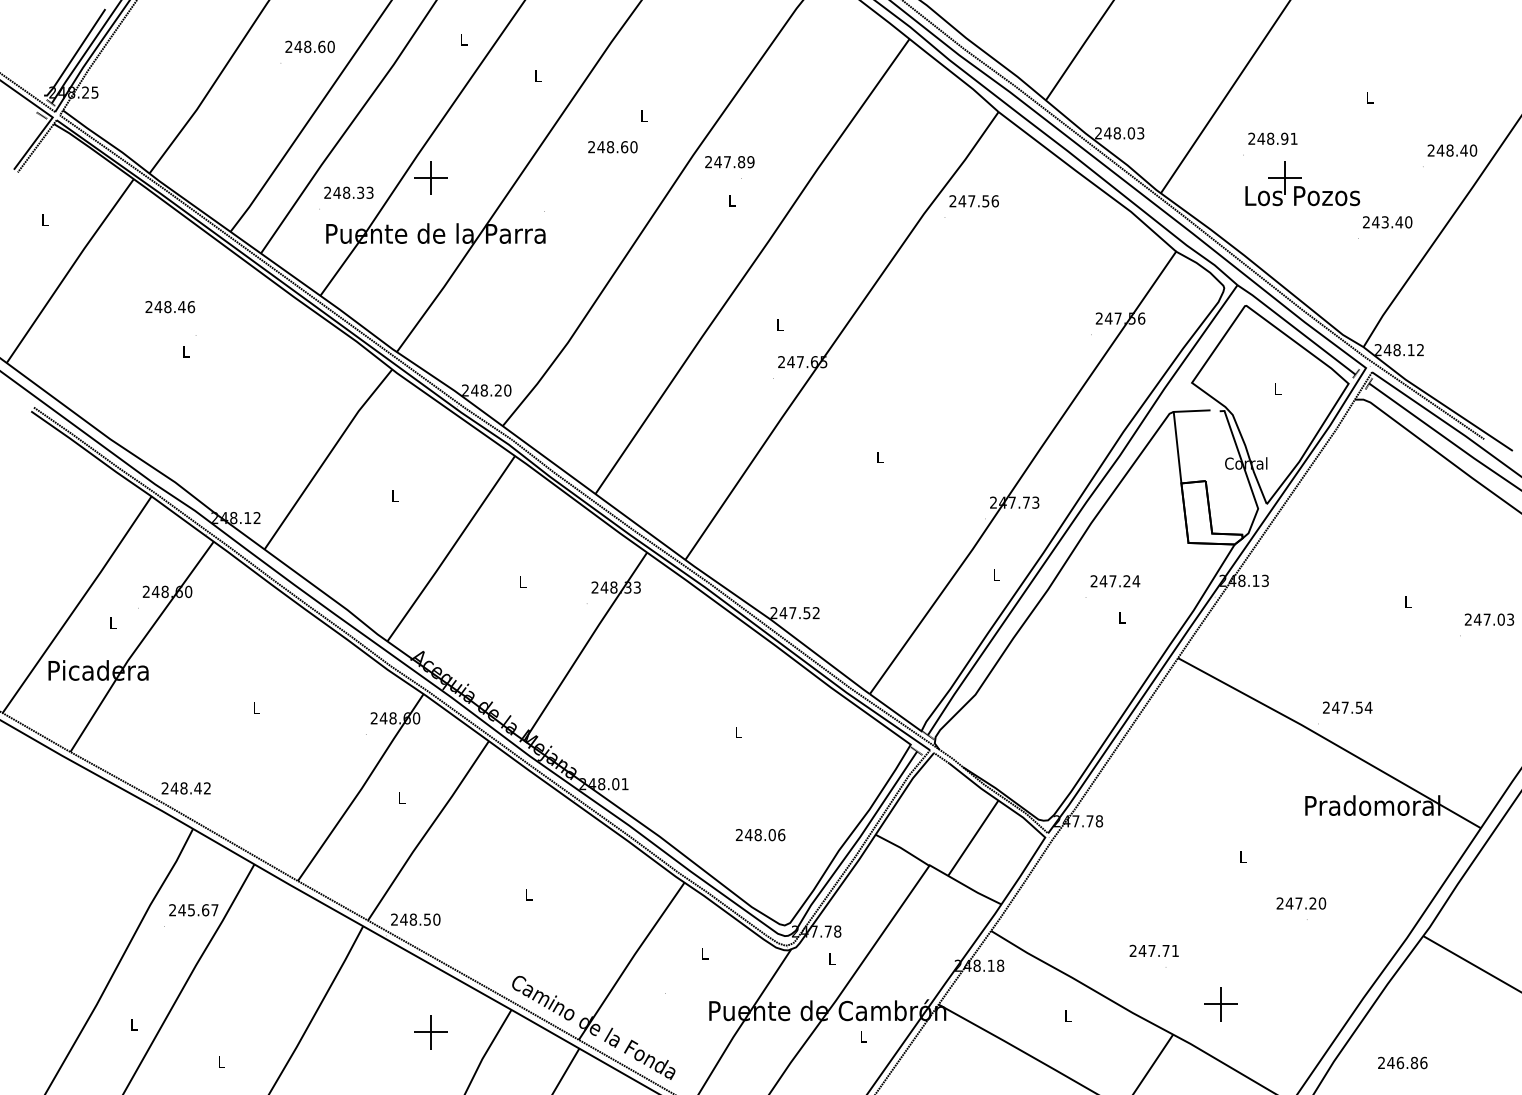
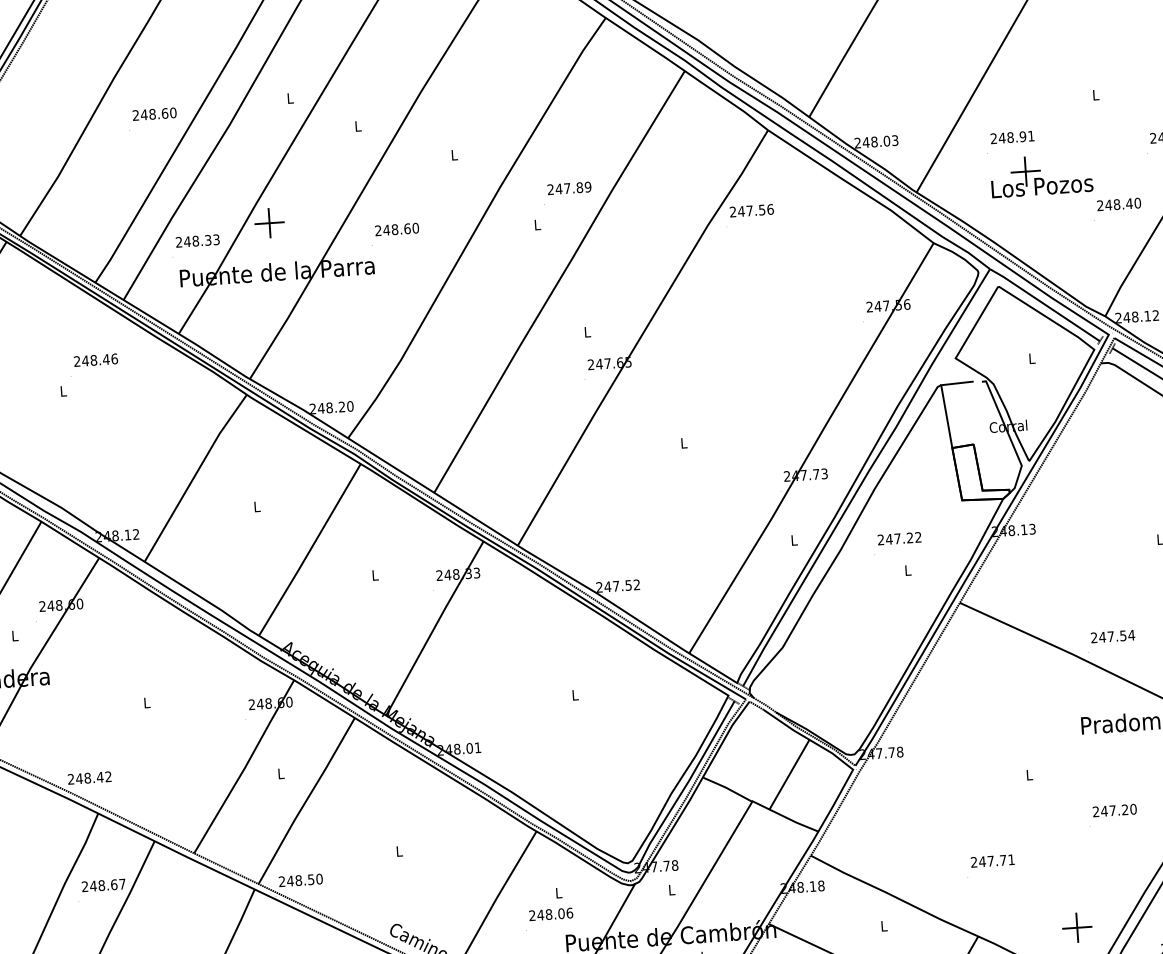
text: (612, 147) -> (396, 229), moved
text: (729, 162) -> (569, 188), moved
text: (1384, 222) -> (1116, 204), 243.40 -> 248.40
text: (170, 307) -> (96, 360), moved
text: (1136, 581) -> (918, 537), 247.24 -> 247.22
text: (760, 835) -> (551, 914), moved
text: (1301, 903) -> (1114, 810), moved
text: (191, 910) -> (101, 885), 245.67 -> 248.67
text: (1153, 950) -> (992, 860), moved
part: (1220, 1004) -> (1076, 927), moved

